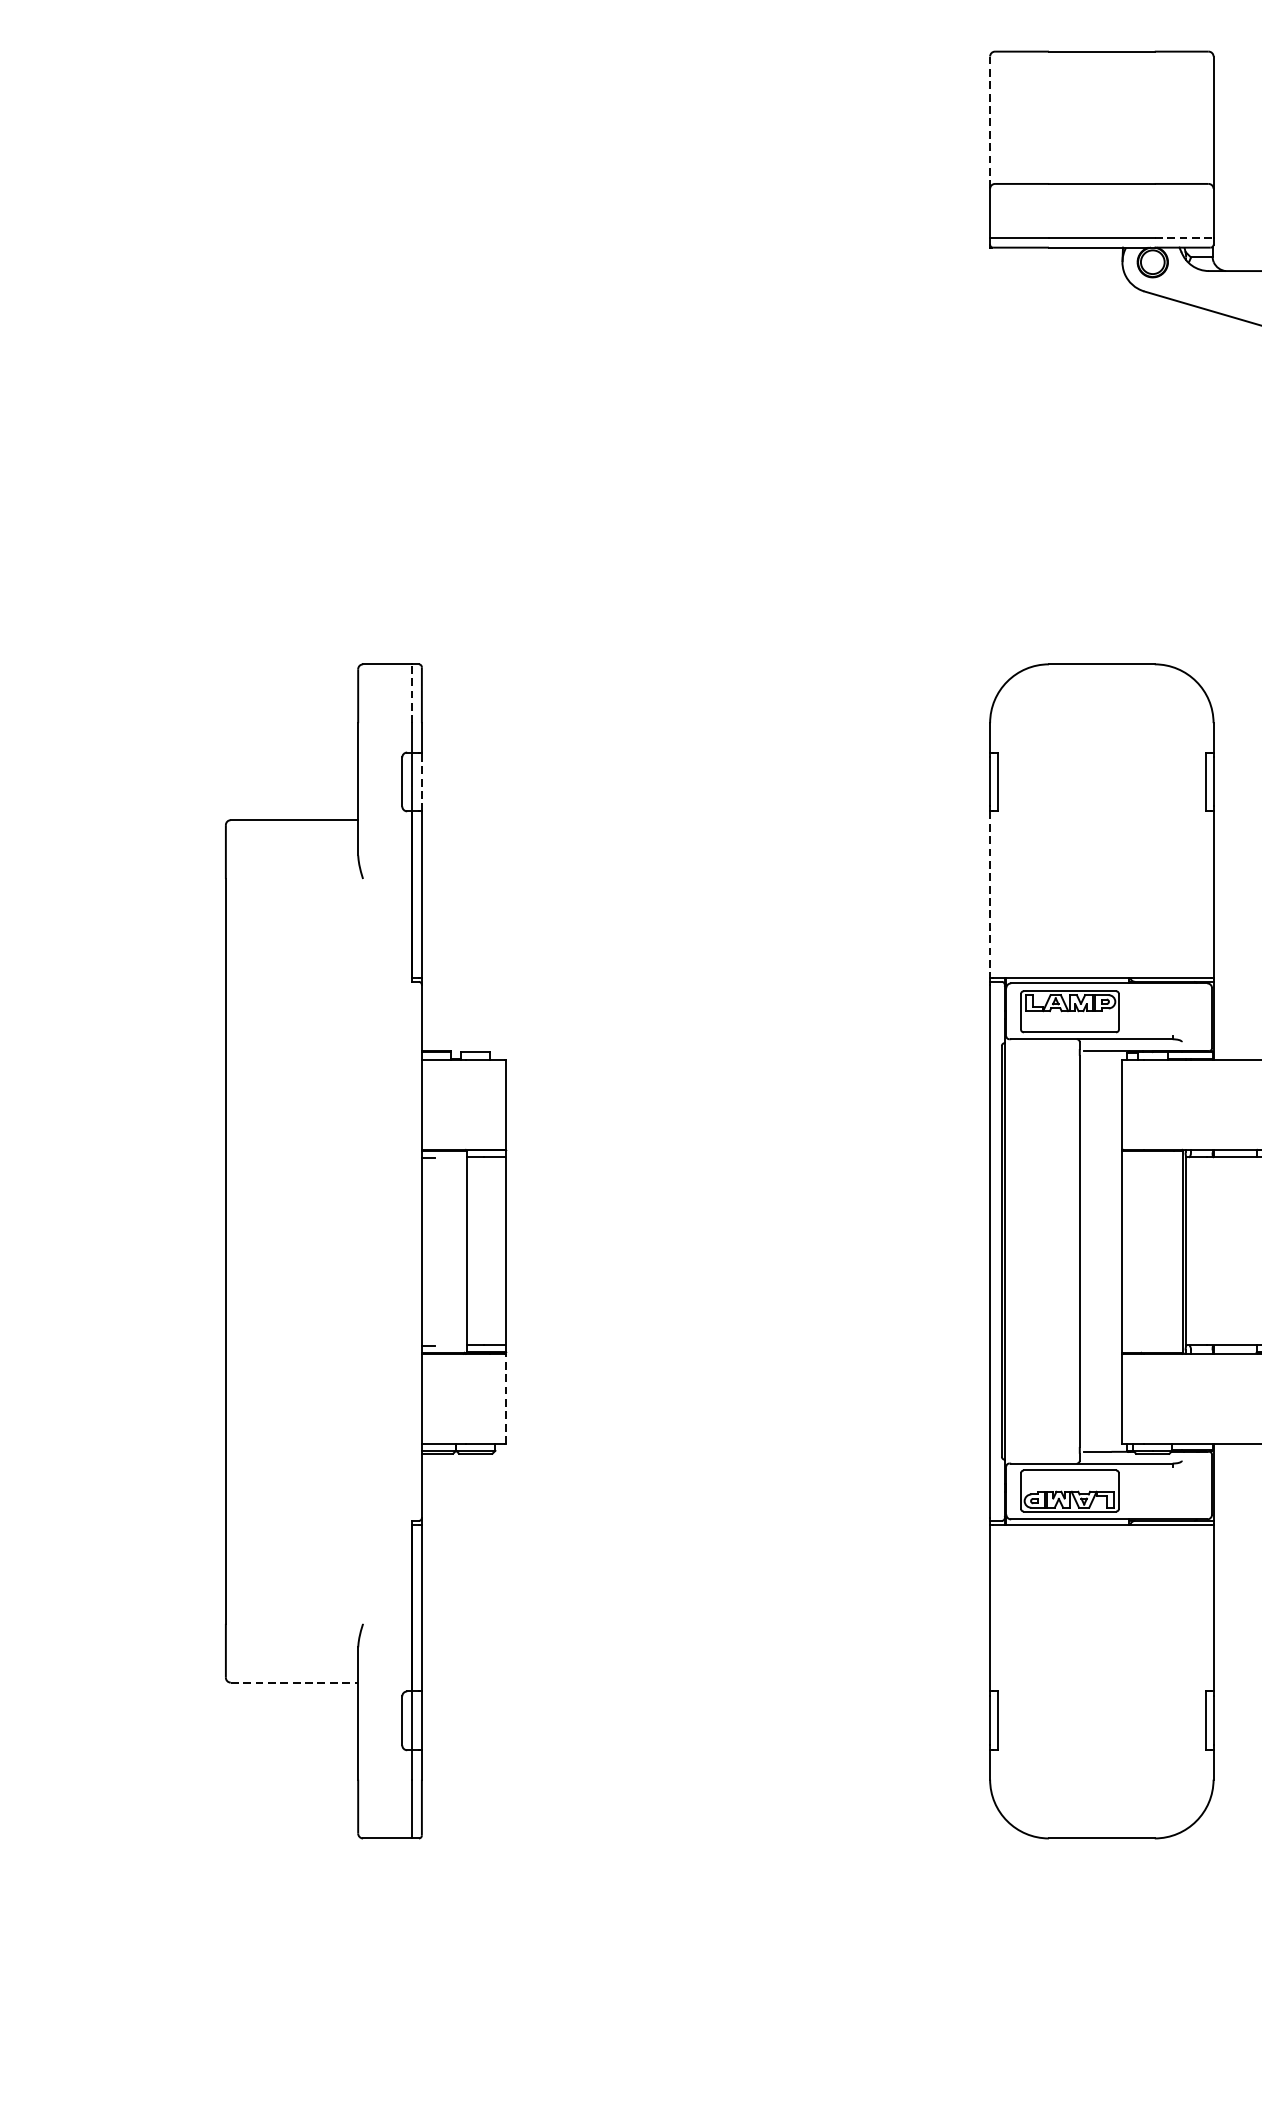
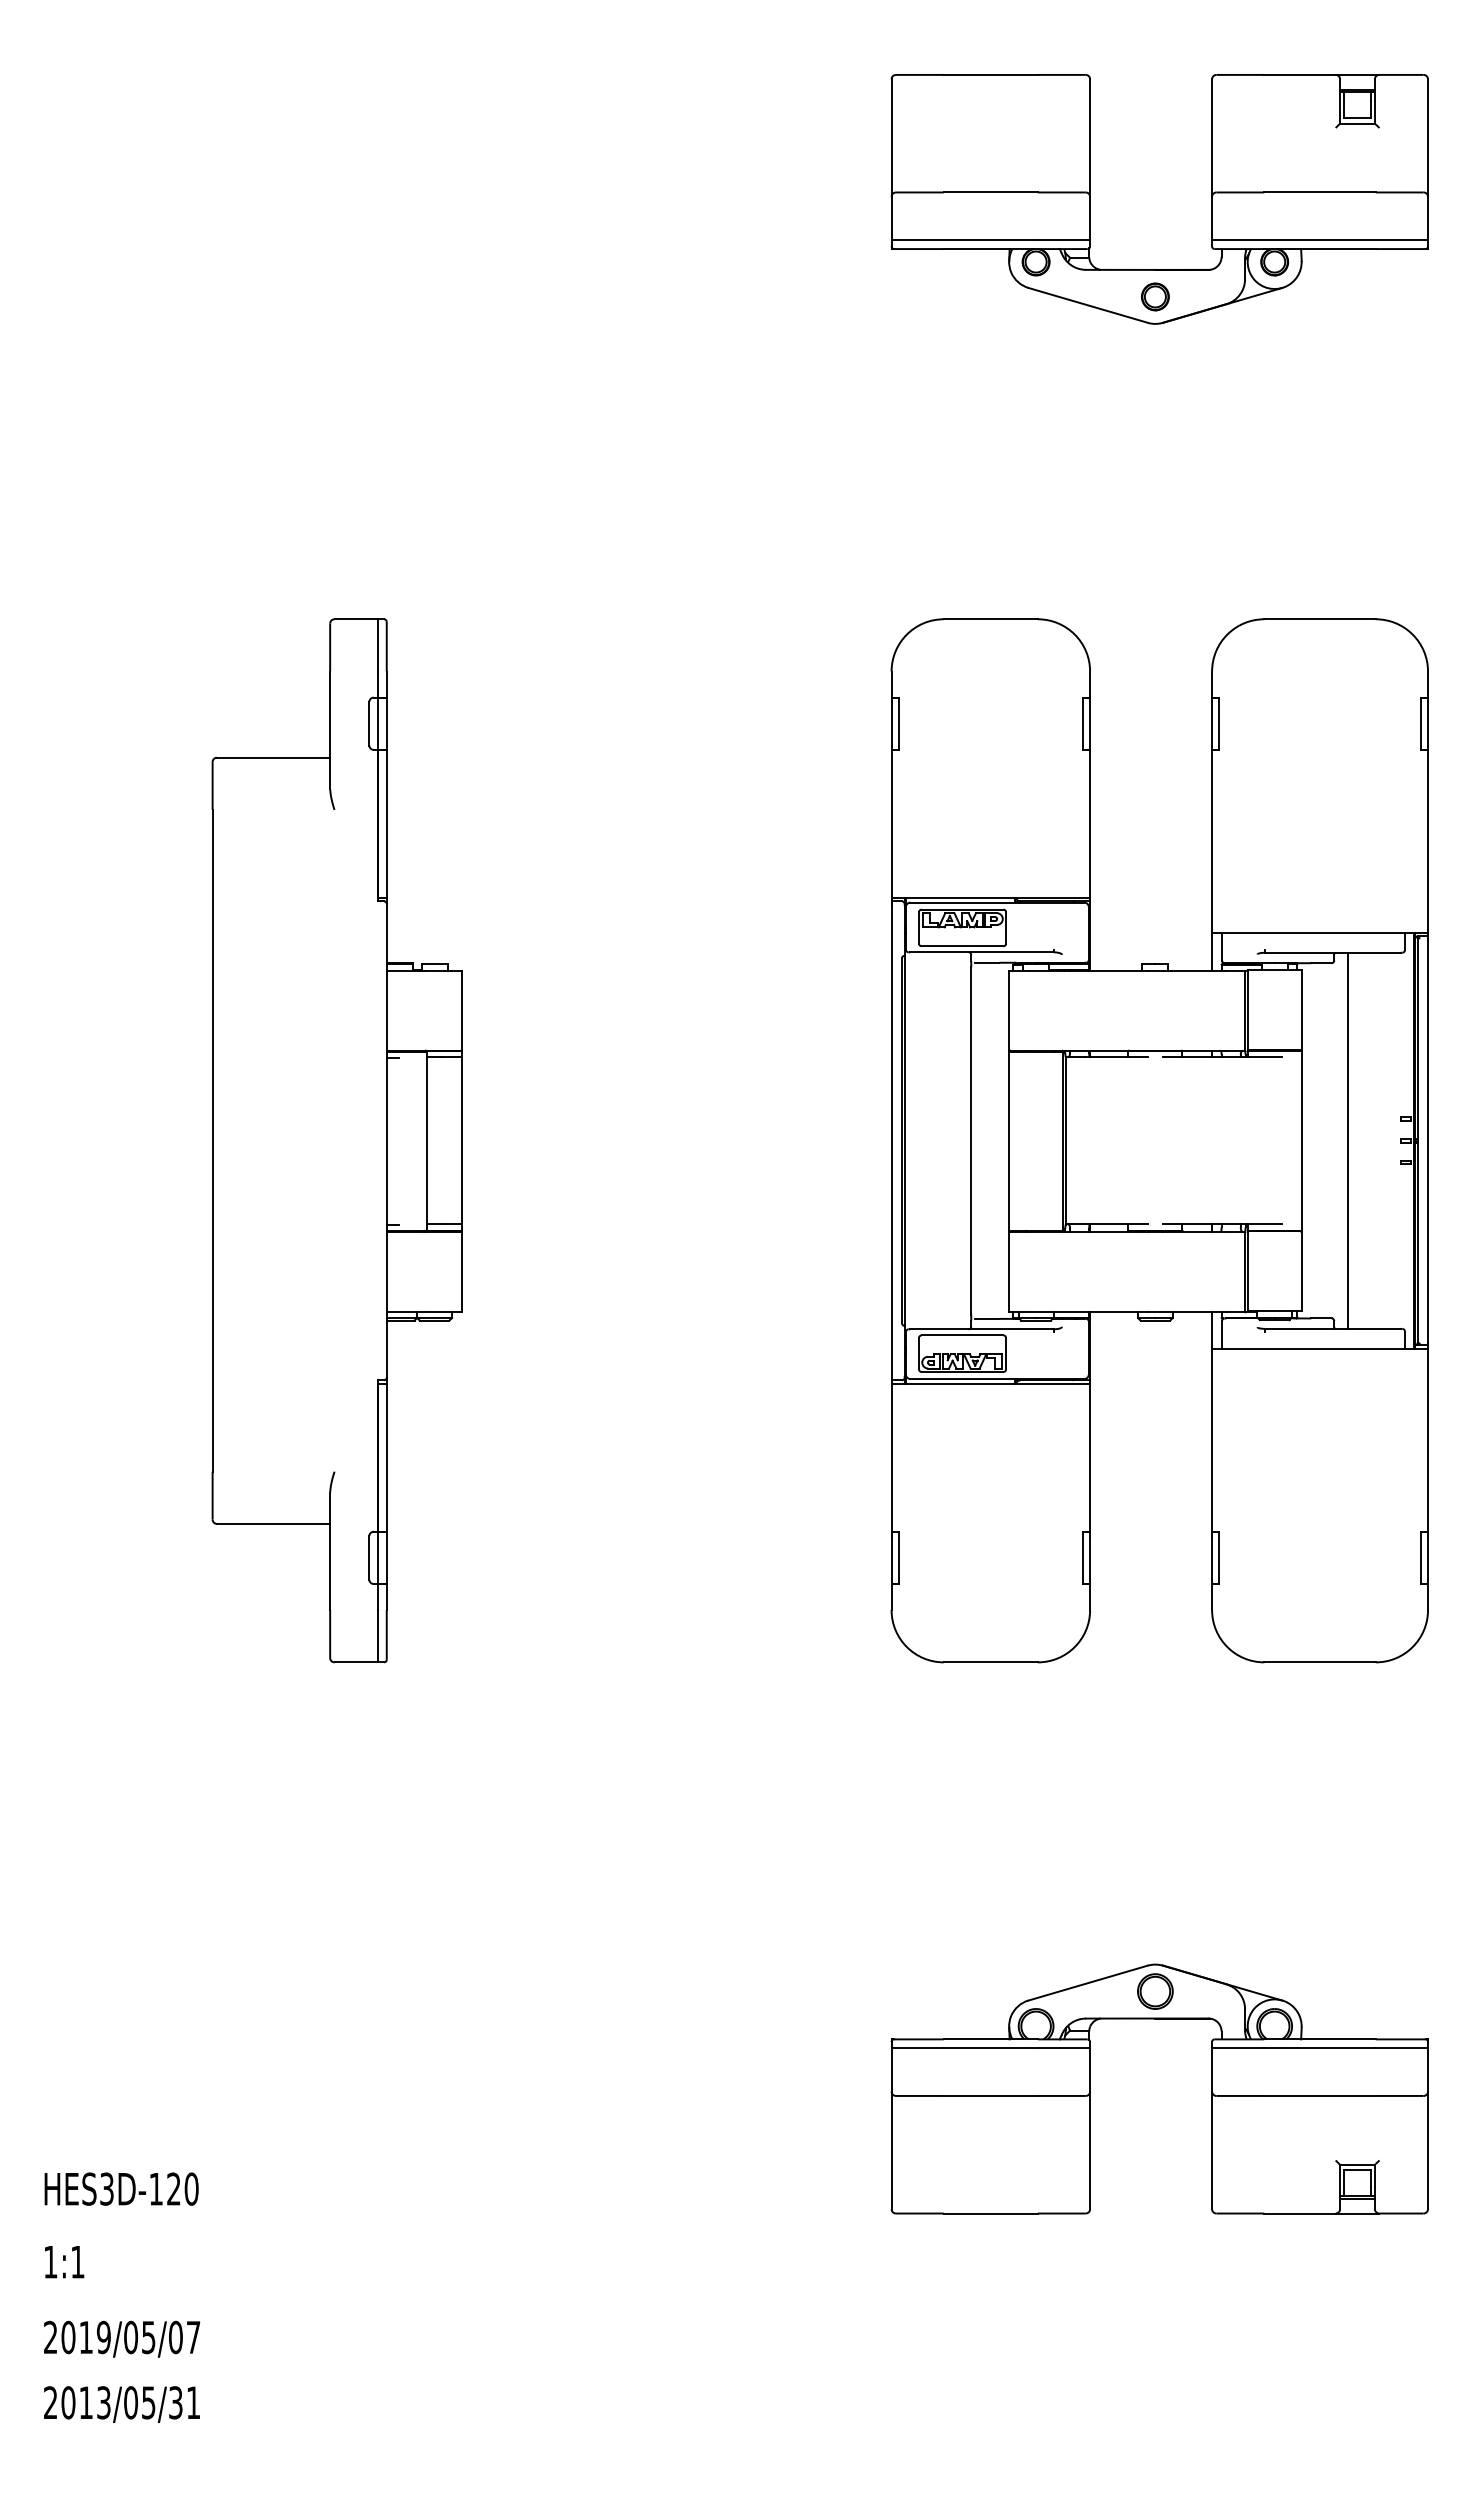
line: (990, 123) -> (891, 138), dashed -> solid
line: (1184, 238) -> (1064, 240), dashed -> solid
line: (412, 692) -> (378, 644), dashed -> solid
line: (421, 781) -> (386, 723), dashed -> solid
line: (990, 895) -> (891, 824), dashed -> solid
line: (506, 1398) -> (461, 1271), dashed -> solid
line: (294, 1682) -> (273, 1523), dashed -> solid

